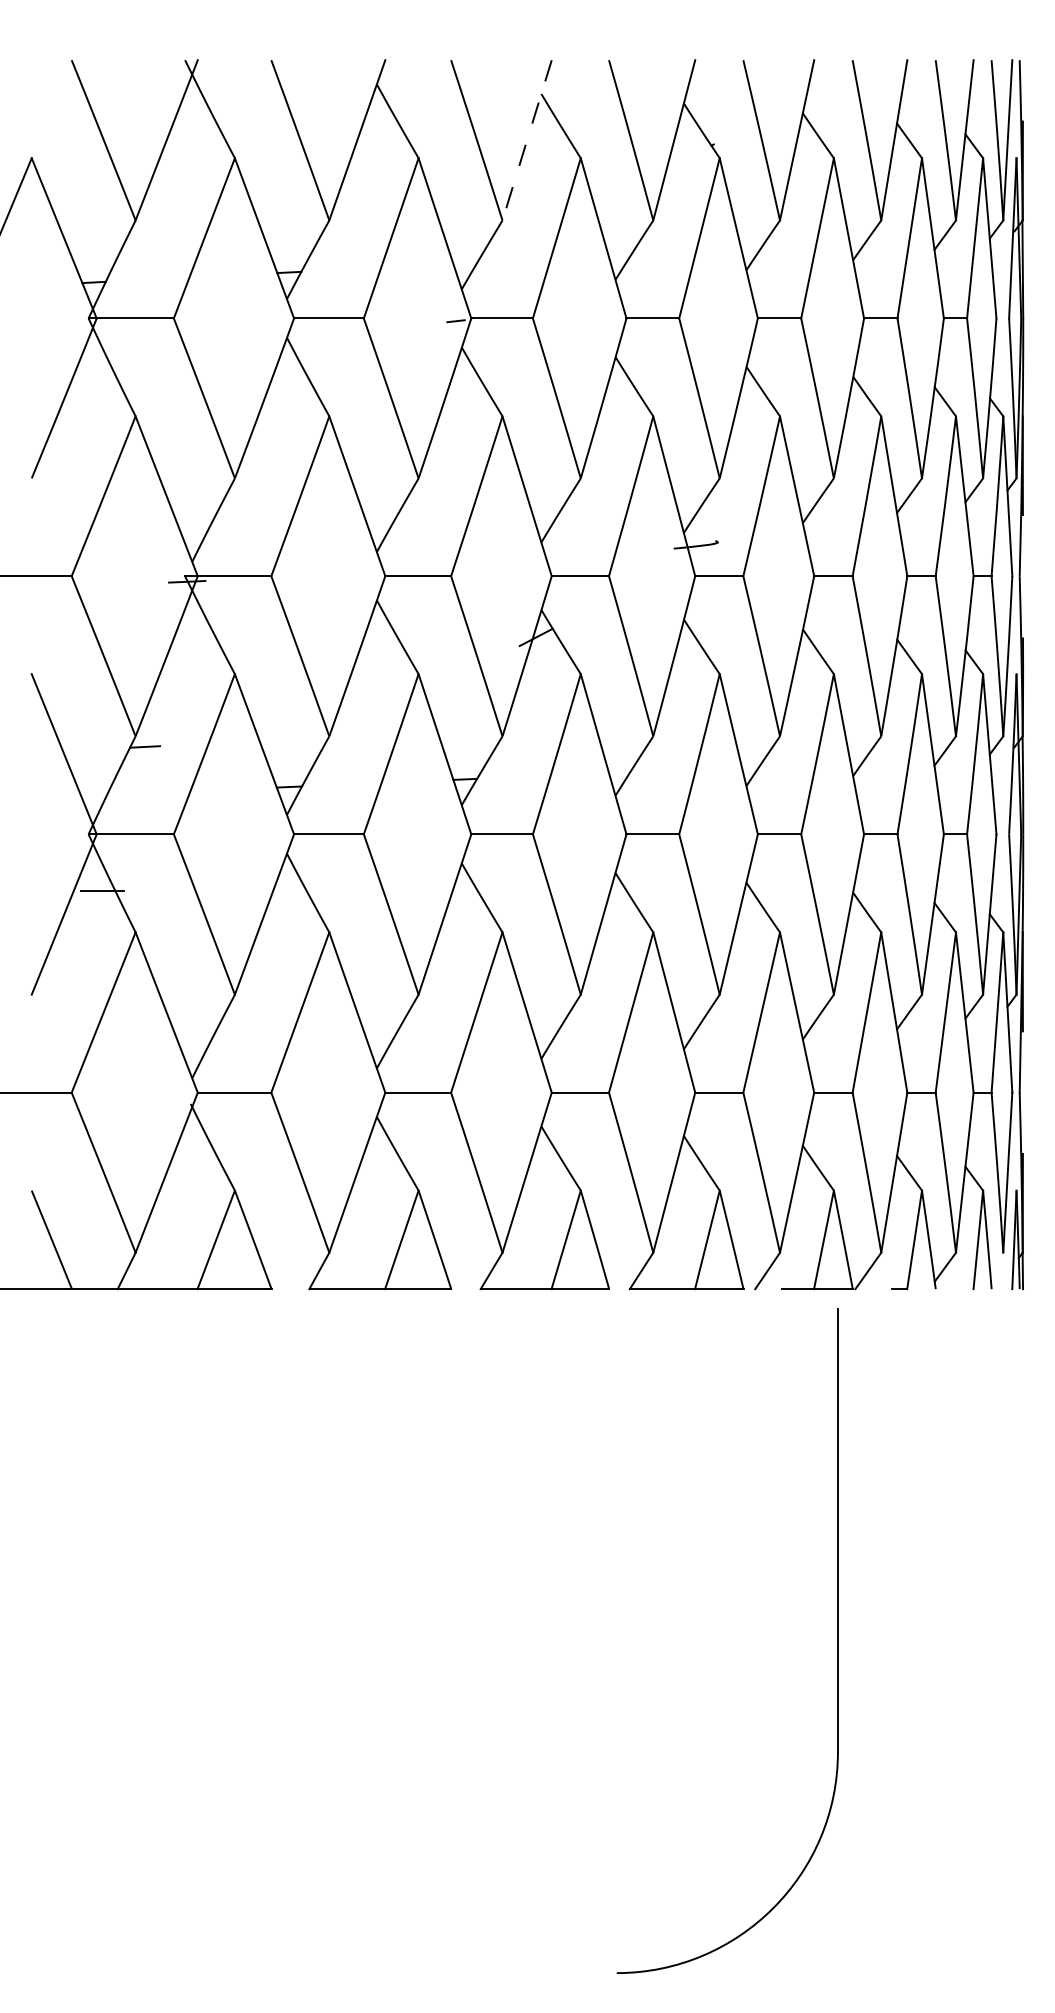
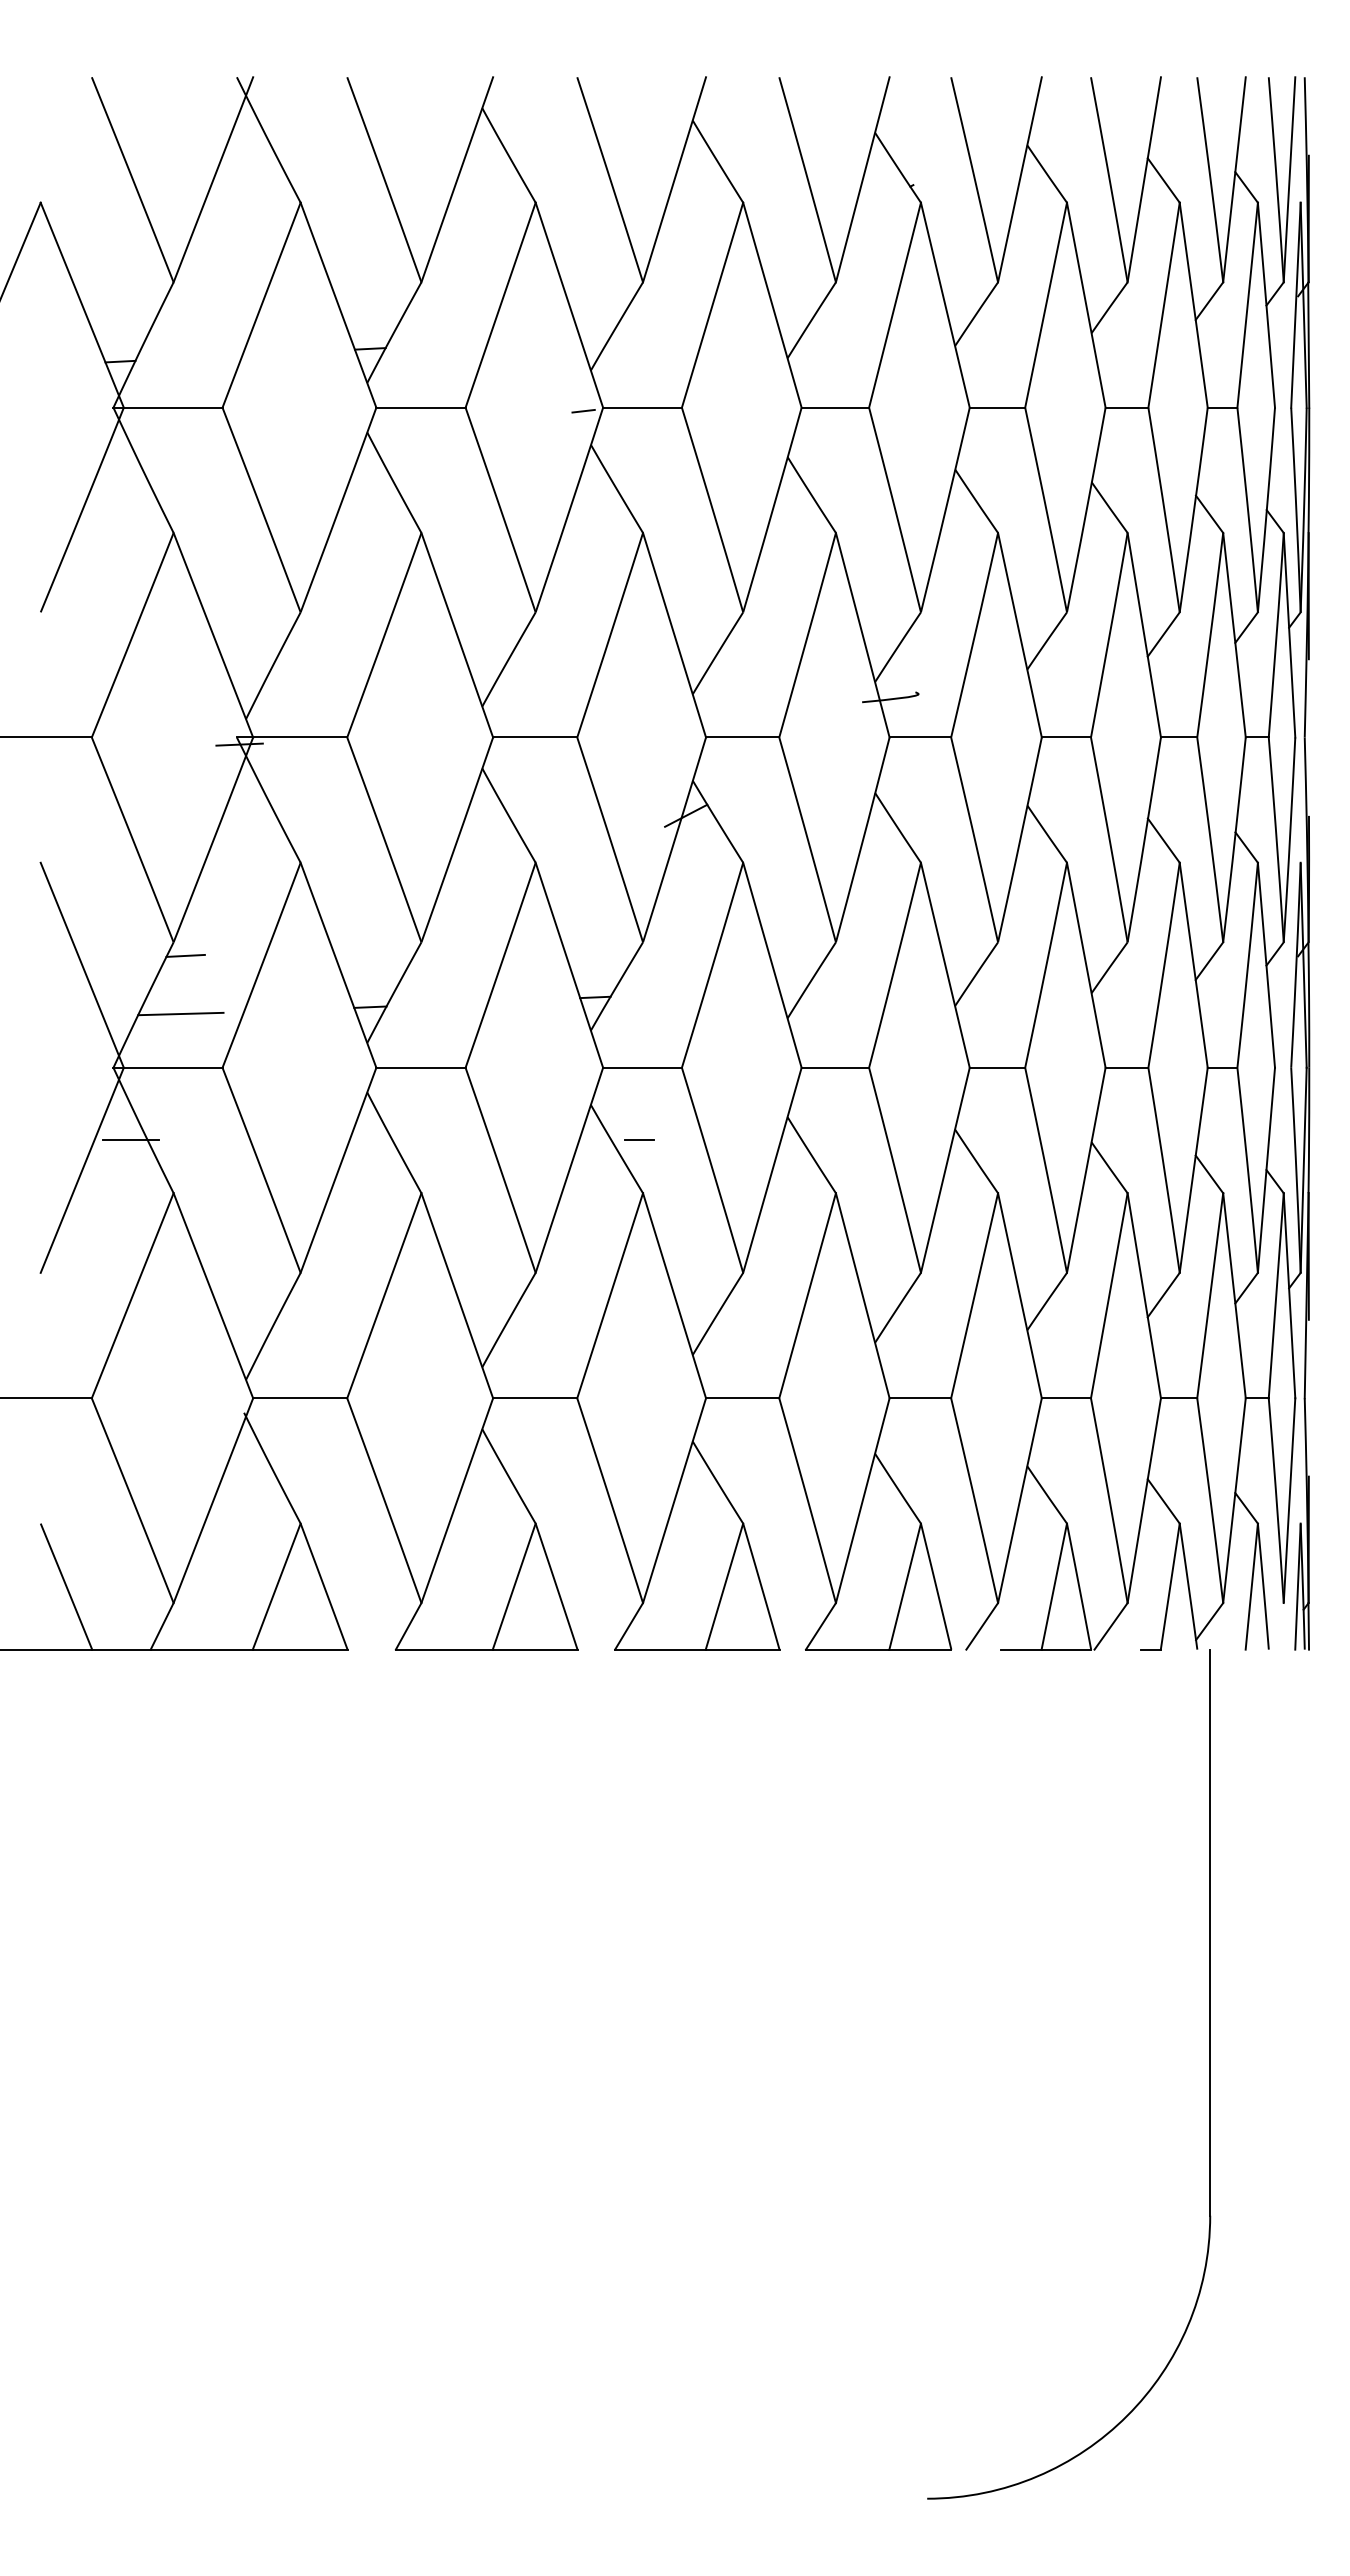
line: (527, 140) -> (674, 180), dashed -> solid
line: (140, 791) -> (180, 1013), added
line: (498, 891) -> (638, 1140), added
part: (837, 1641) -> (1209, 2074), moved

